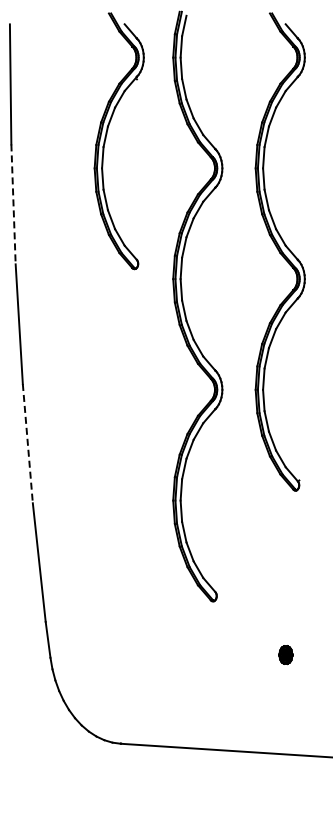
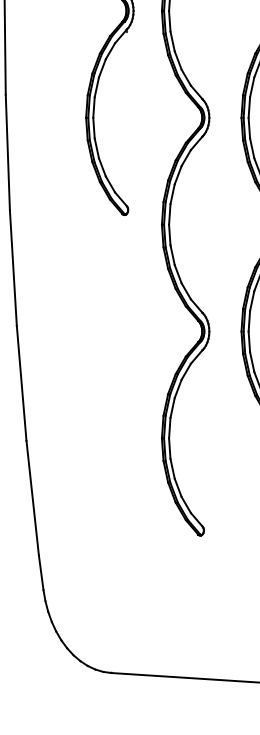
line: (13, 204) -> (7, 152), dashed -> solid
line: (27, 443) -> (21, 383), dashed -> solid

